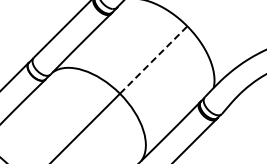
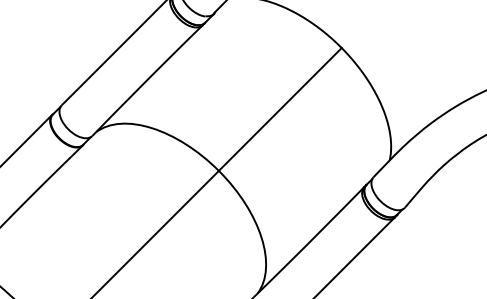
line: (153, 60) -> (279, 110), dashed -> solid

